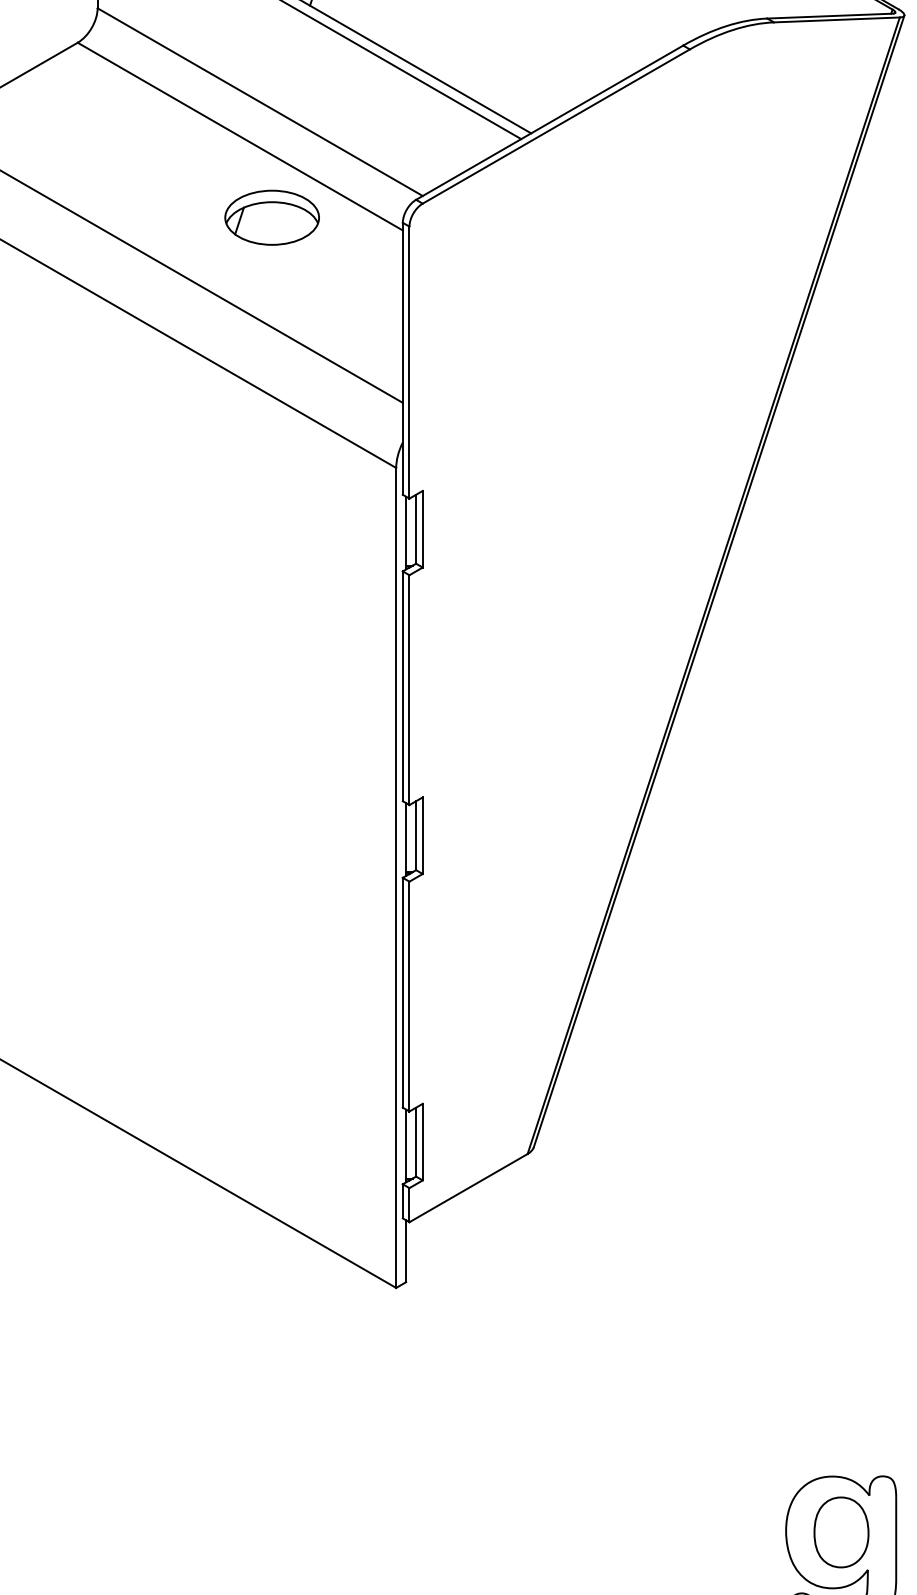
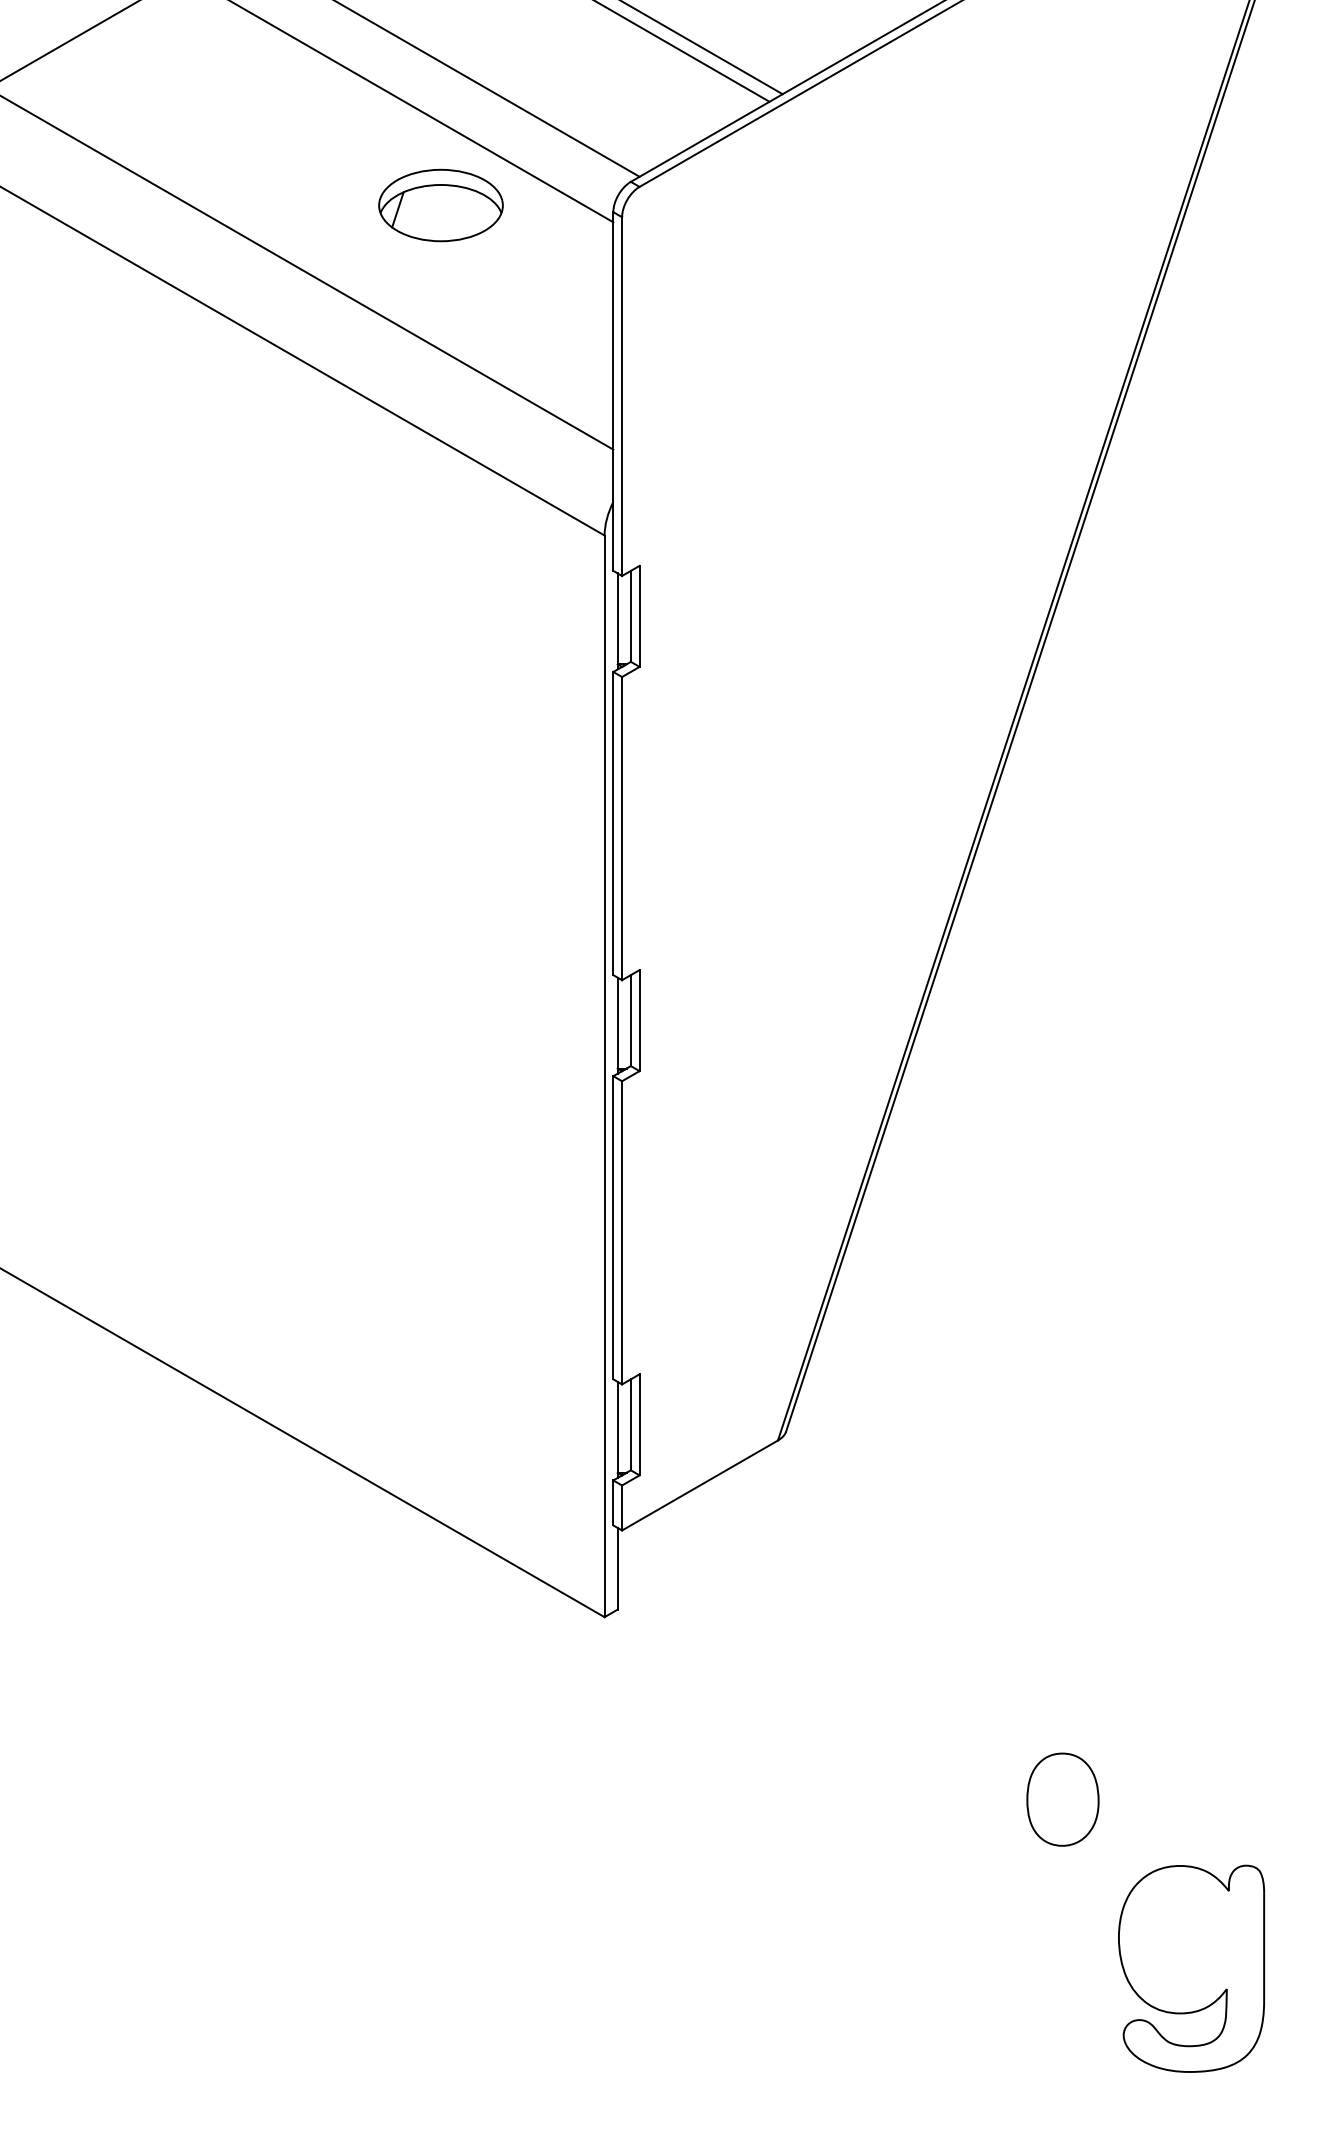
part: (841, 1532) -> (1062, 1799), moved

